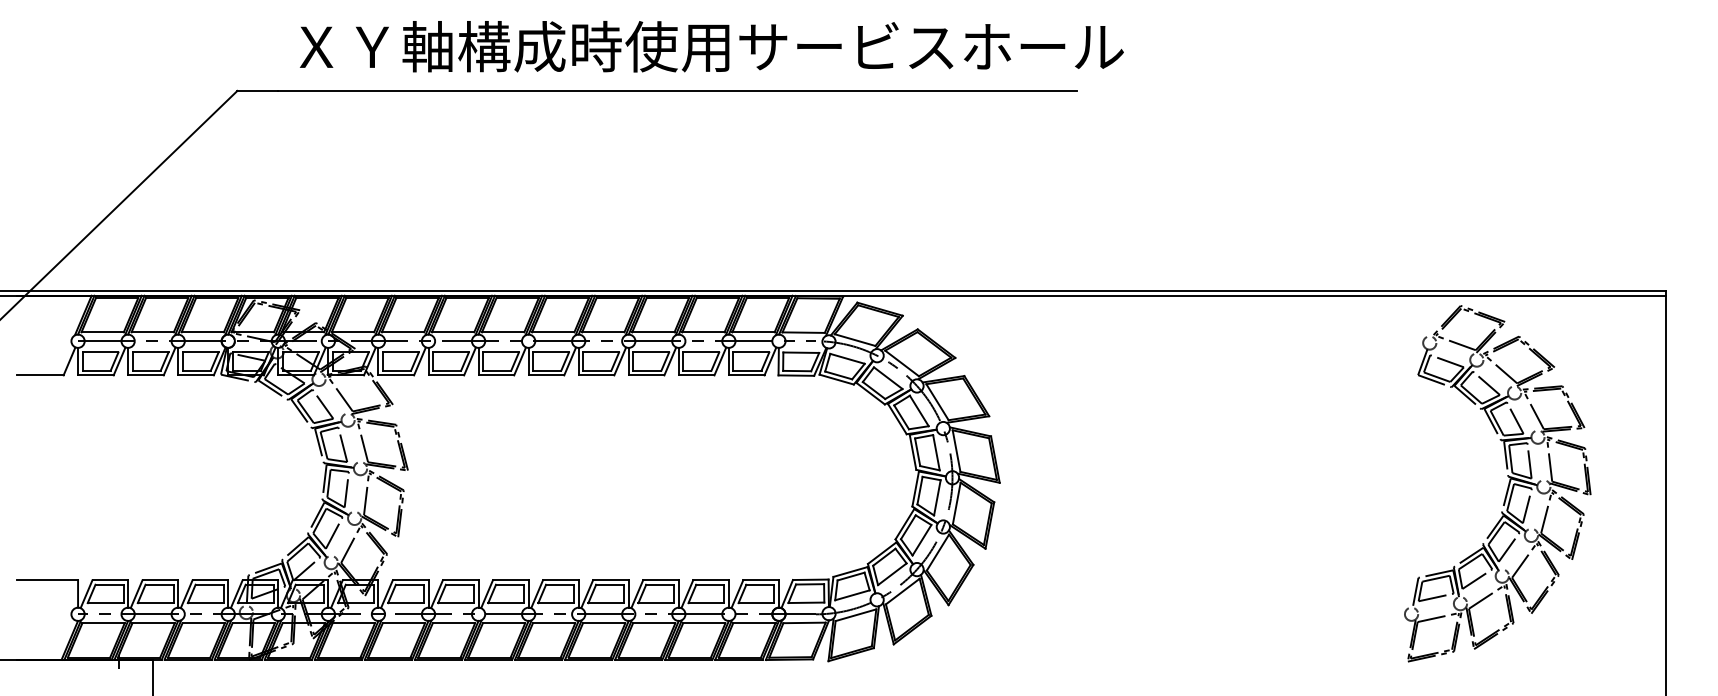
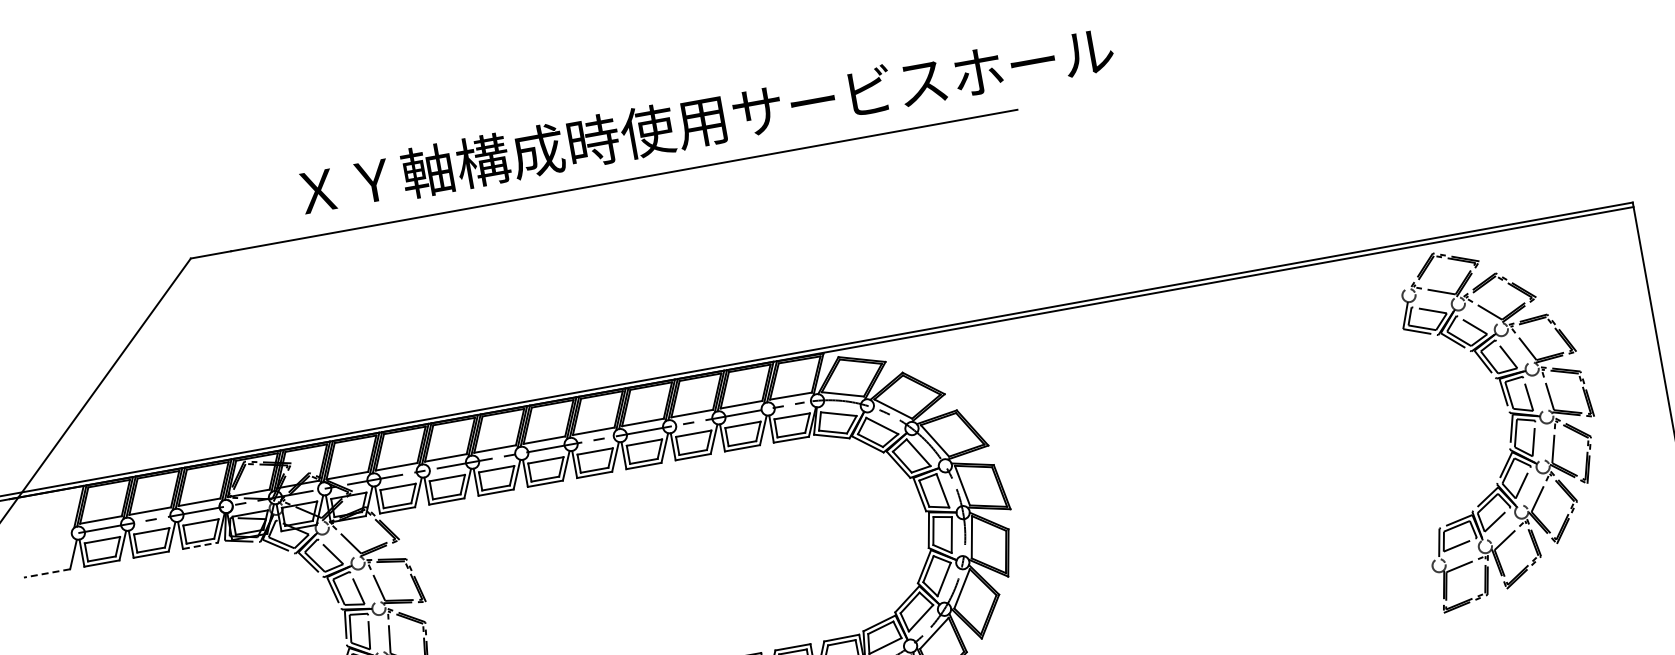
text: (711, 46) -> (706, 120), moved
line: (40, 375) -> (47, 573), solid -> dashed
line: (196, 375) -> (200, 545), solid -> dashed

